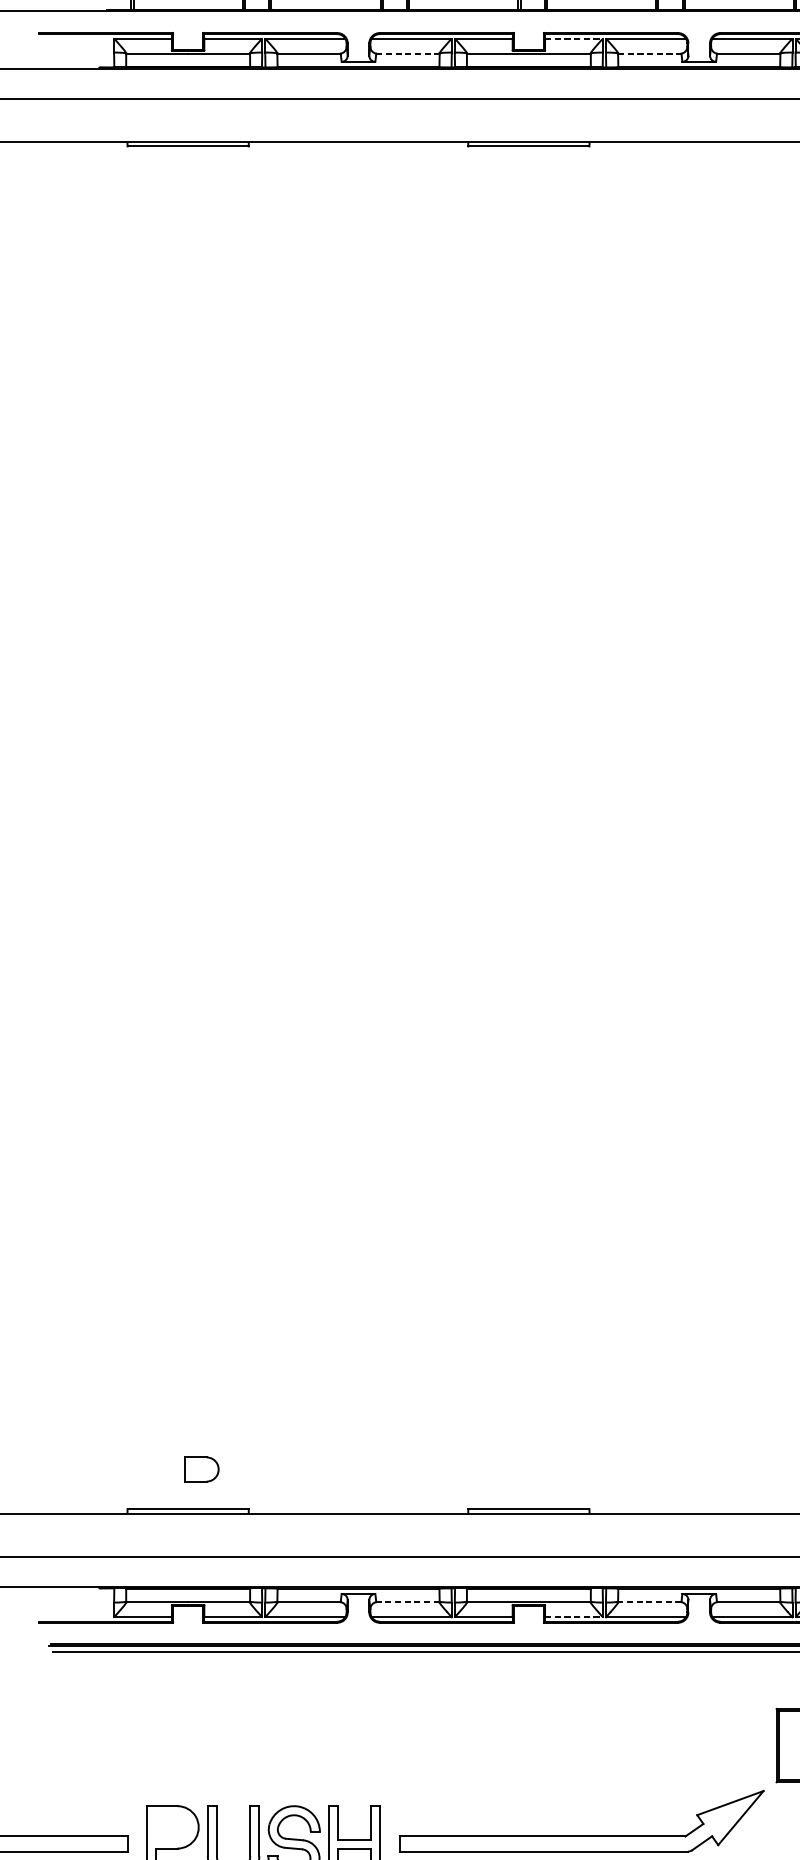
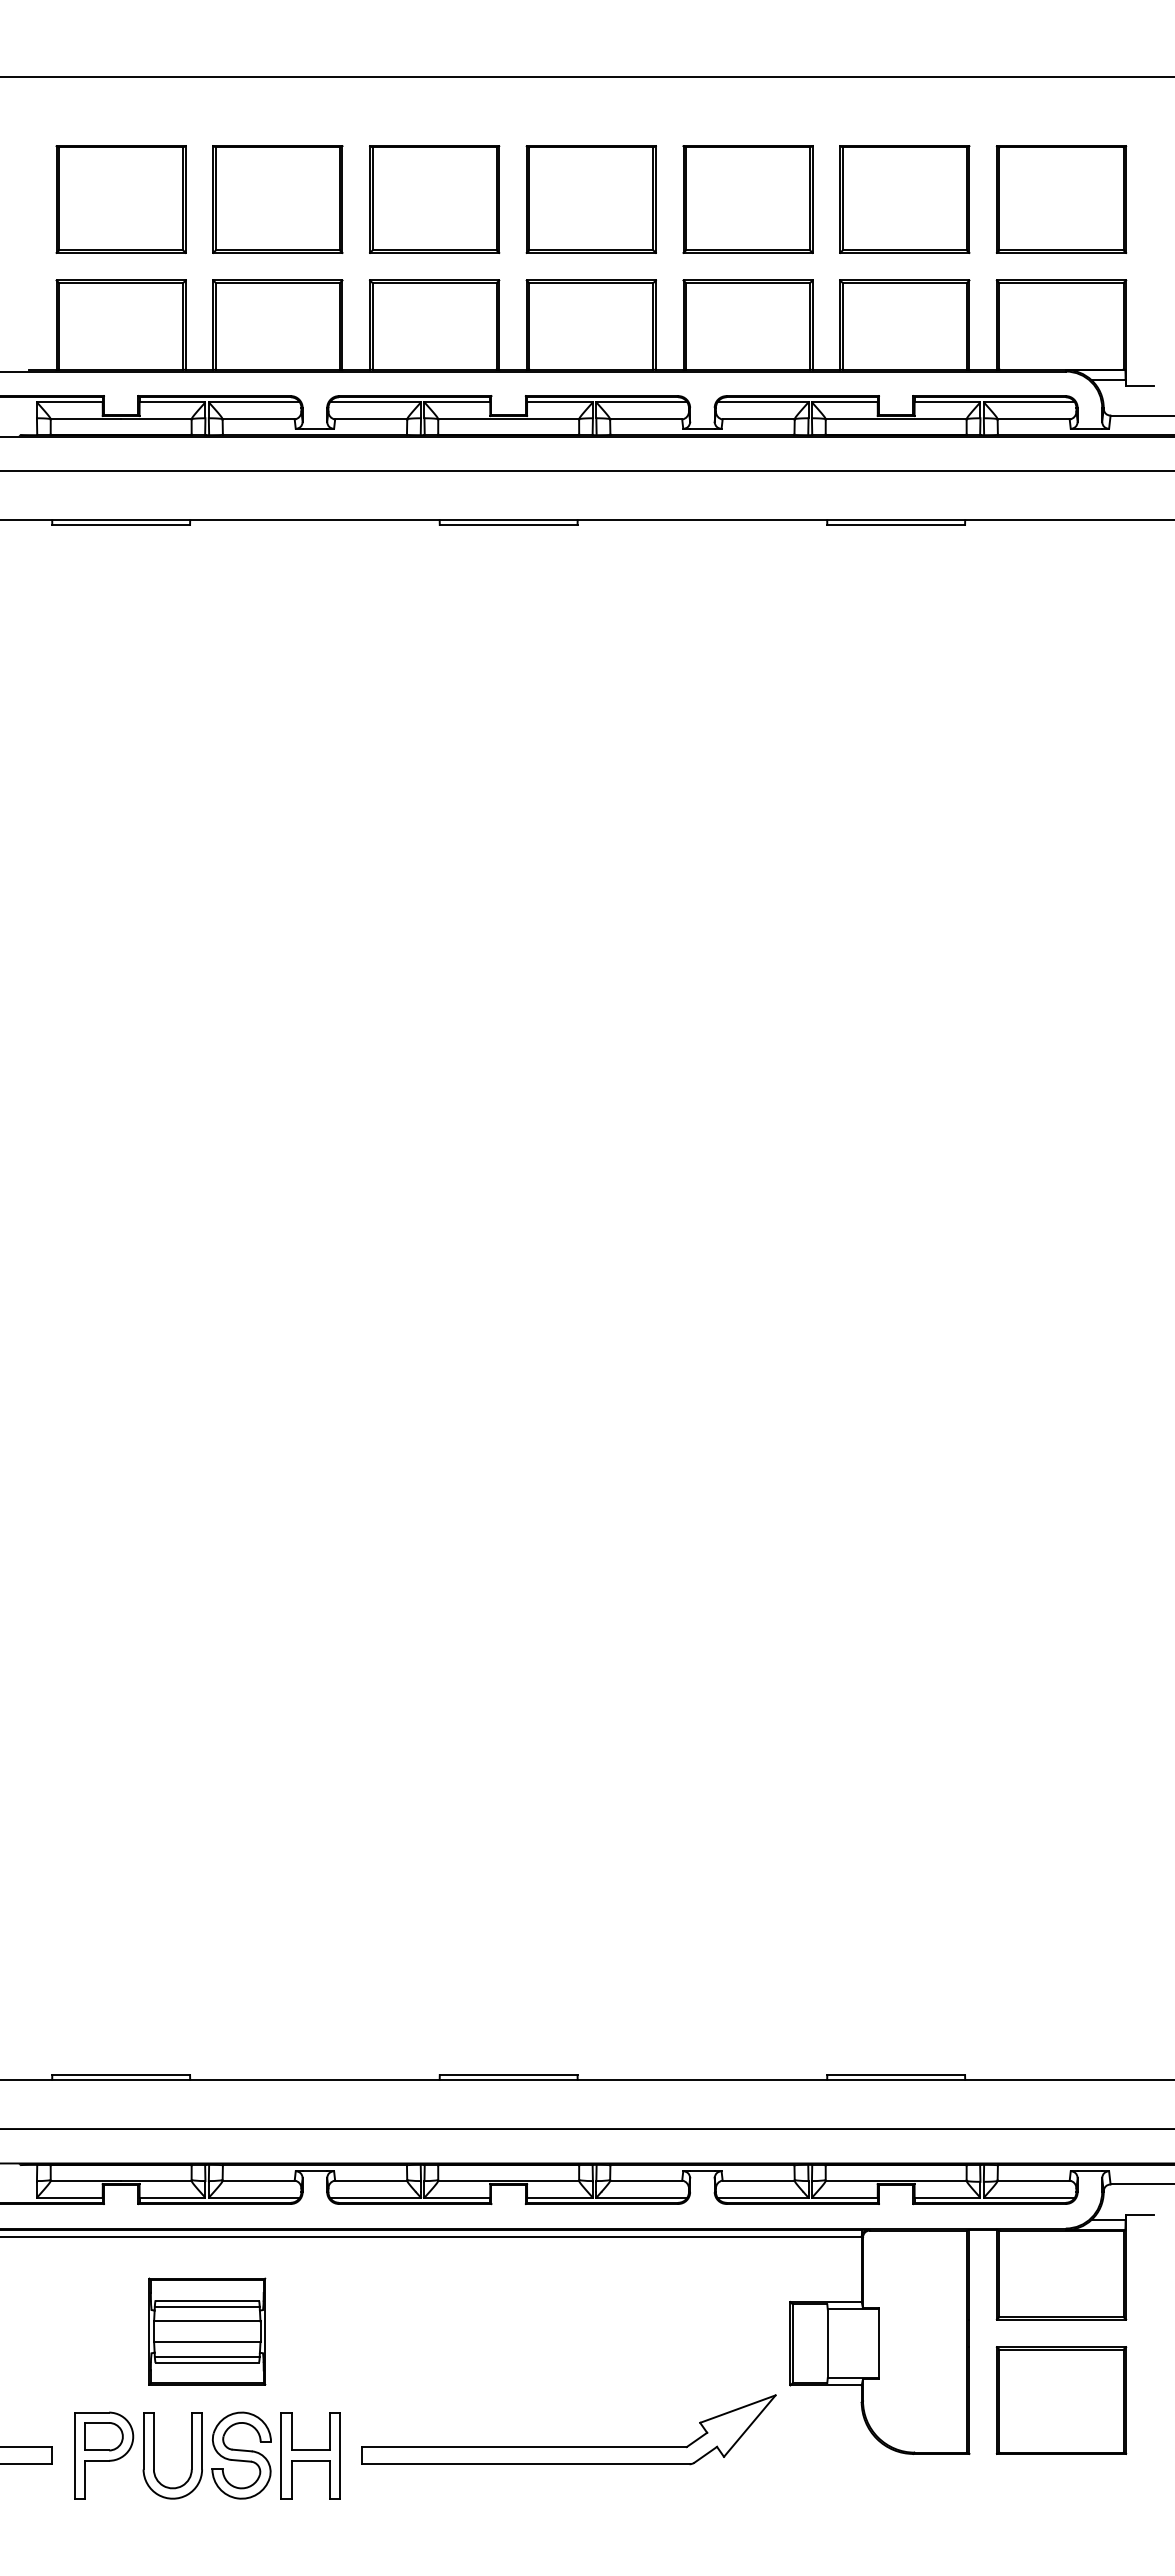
line: (574, 38) -> (560, 402), dashed -> solid
line: (408, 53) -> (371, 419), dashed -> solid
line: (650, 53) -> (646, 419), dashed -> solid
part: (201, 1469) -> (103, 2436), moved
line: (407, 1602) -> (370, 2180), dashed -> solid
line: (649, 1602) -> (645, 2180), dashed -> solid
line: (574, 1617) -> (560, 2197), dashed -> solid
part: (264, 1734) -> (207, 2331), added

